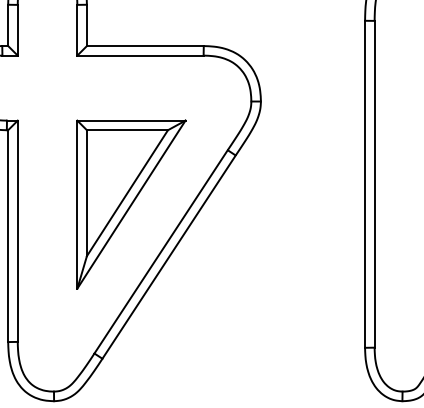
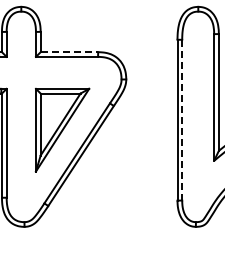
line: (145, 46) -> (69, 52), solid -> dashed
line: (375, 182) -> (182, 119), solid -> dashed

